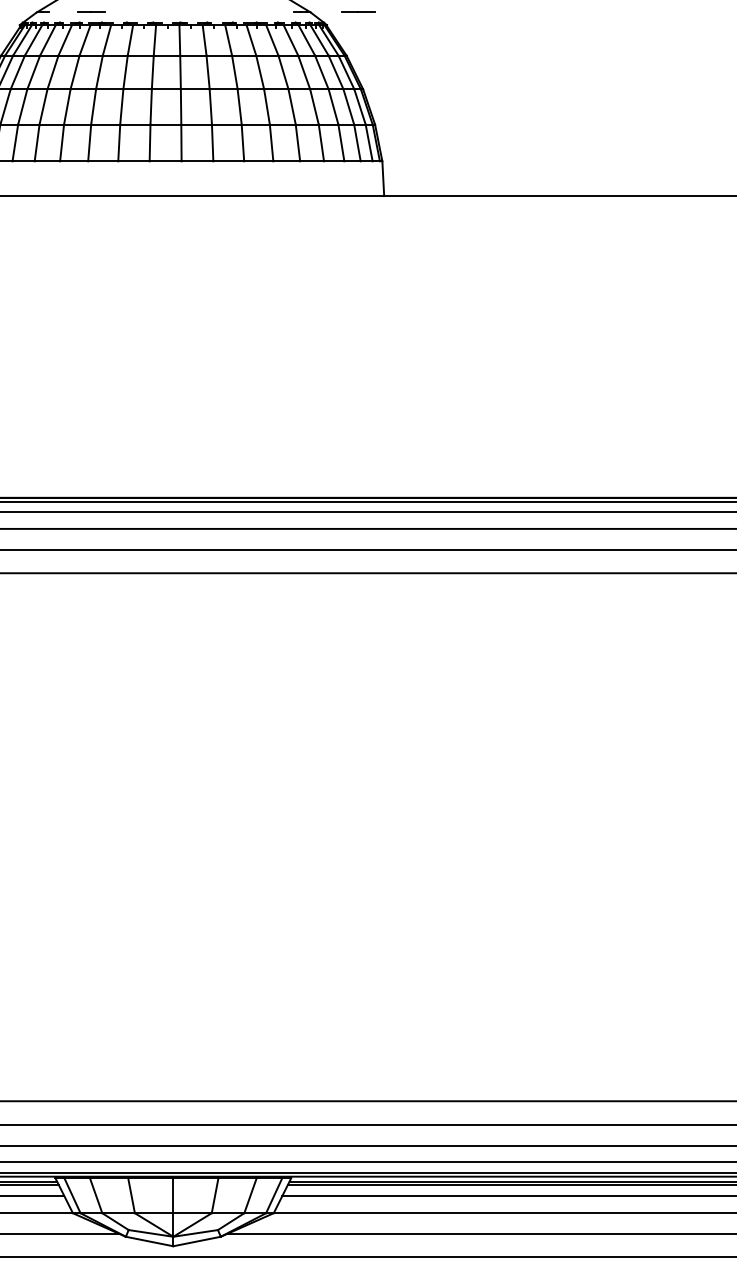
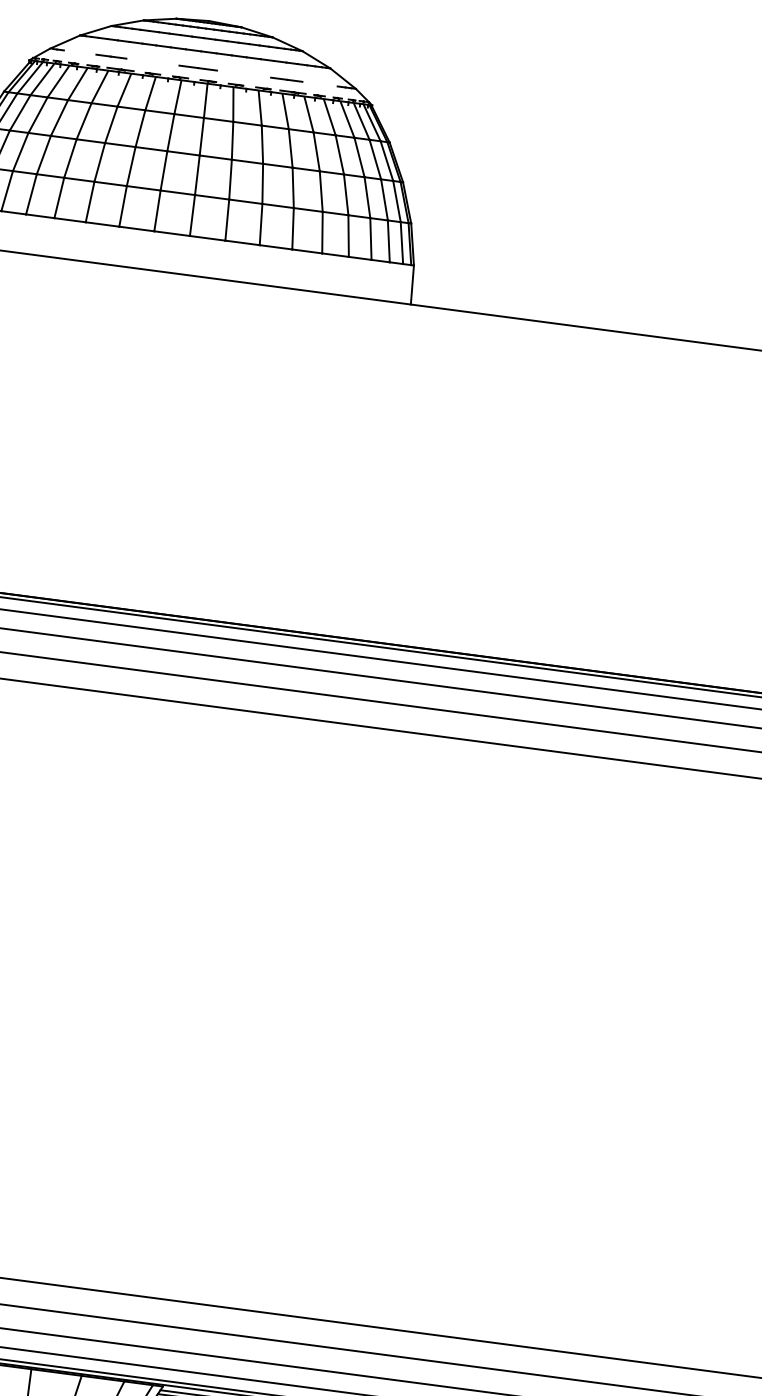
line: (248, 11) -> (286, 78), added
line: (358, 11) -> (198, 67), moved

